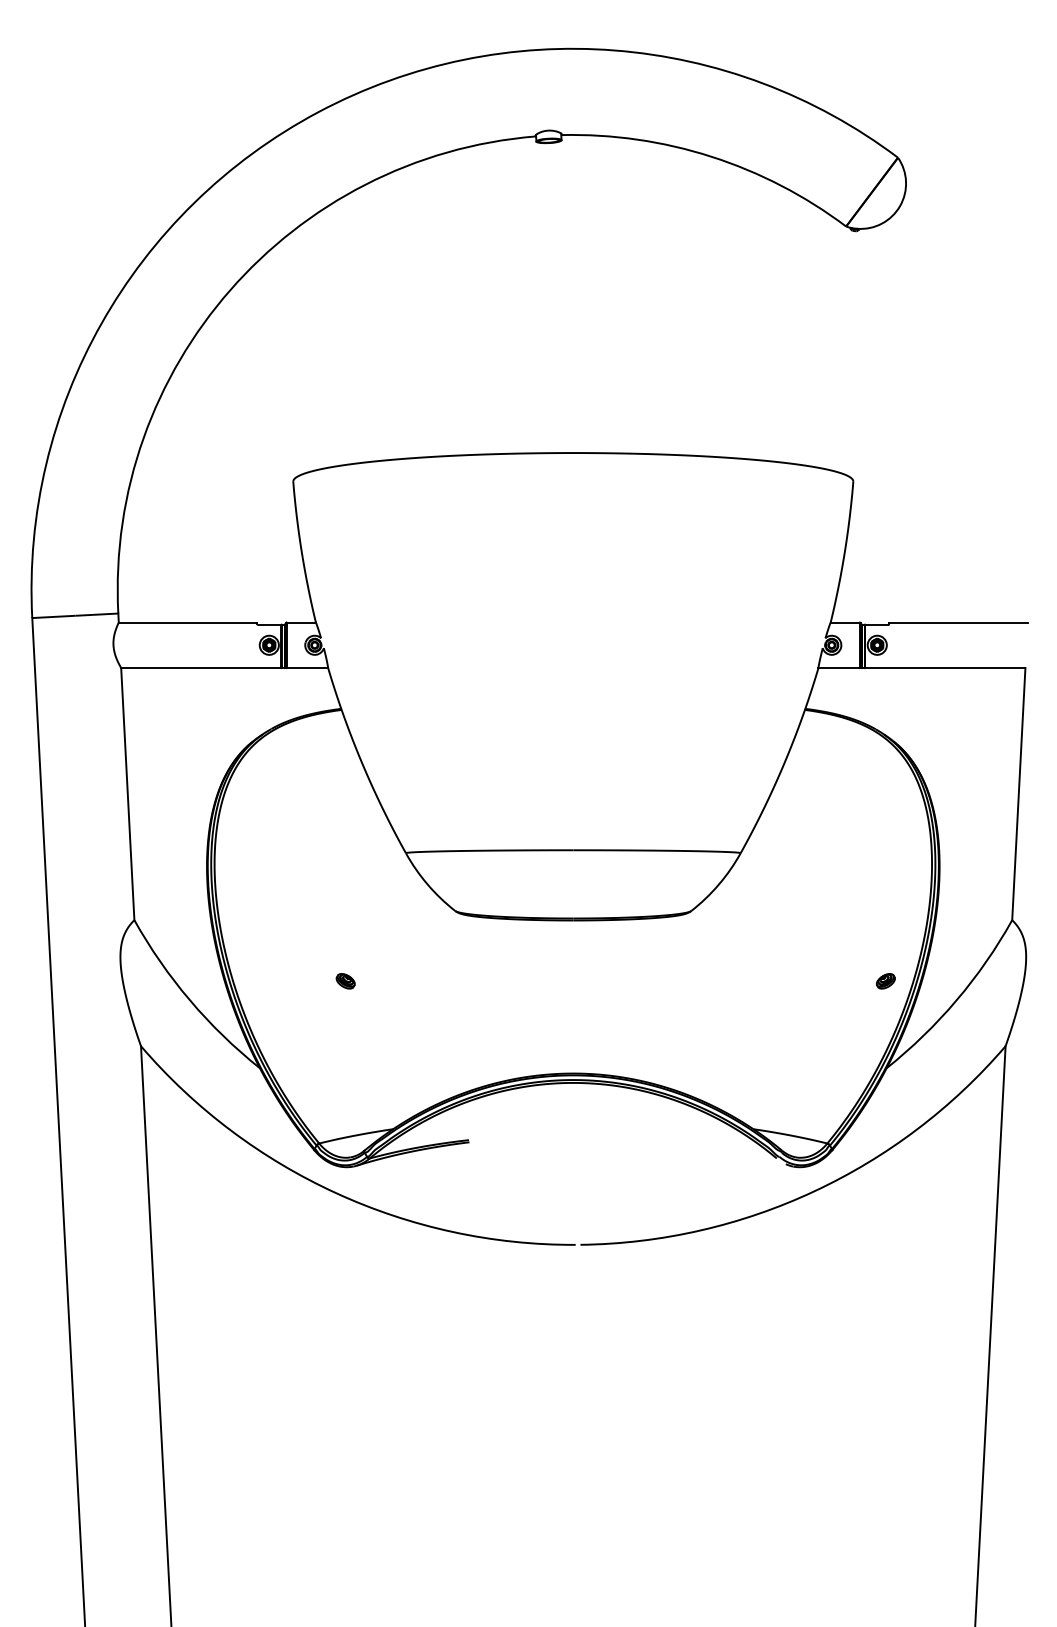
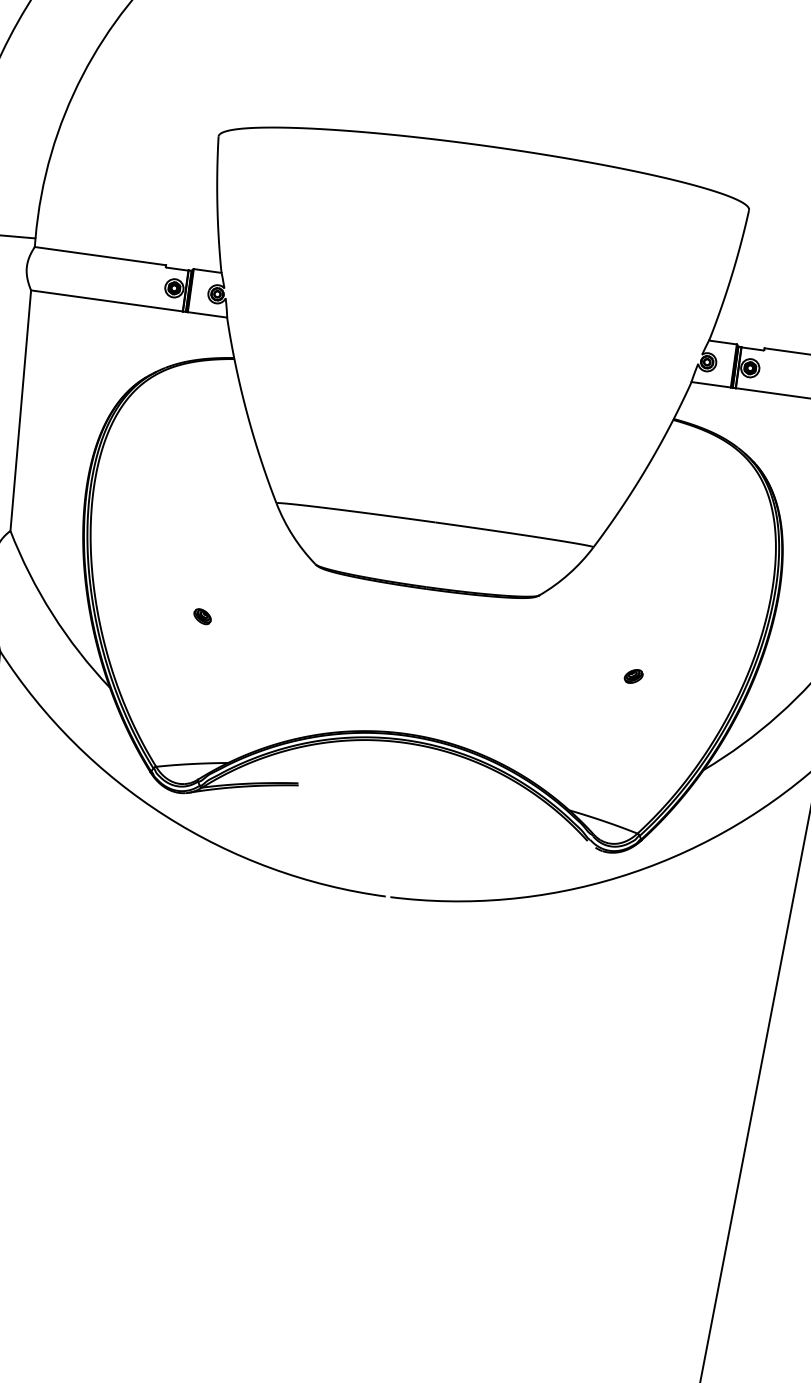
part: (885, 981) -> (633, 676), moved

